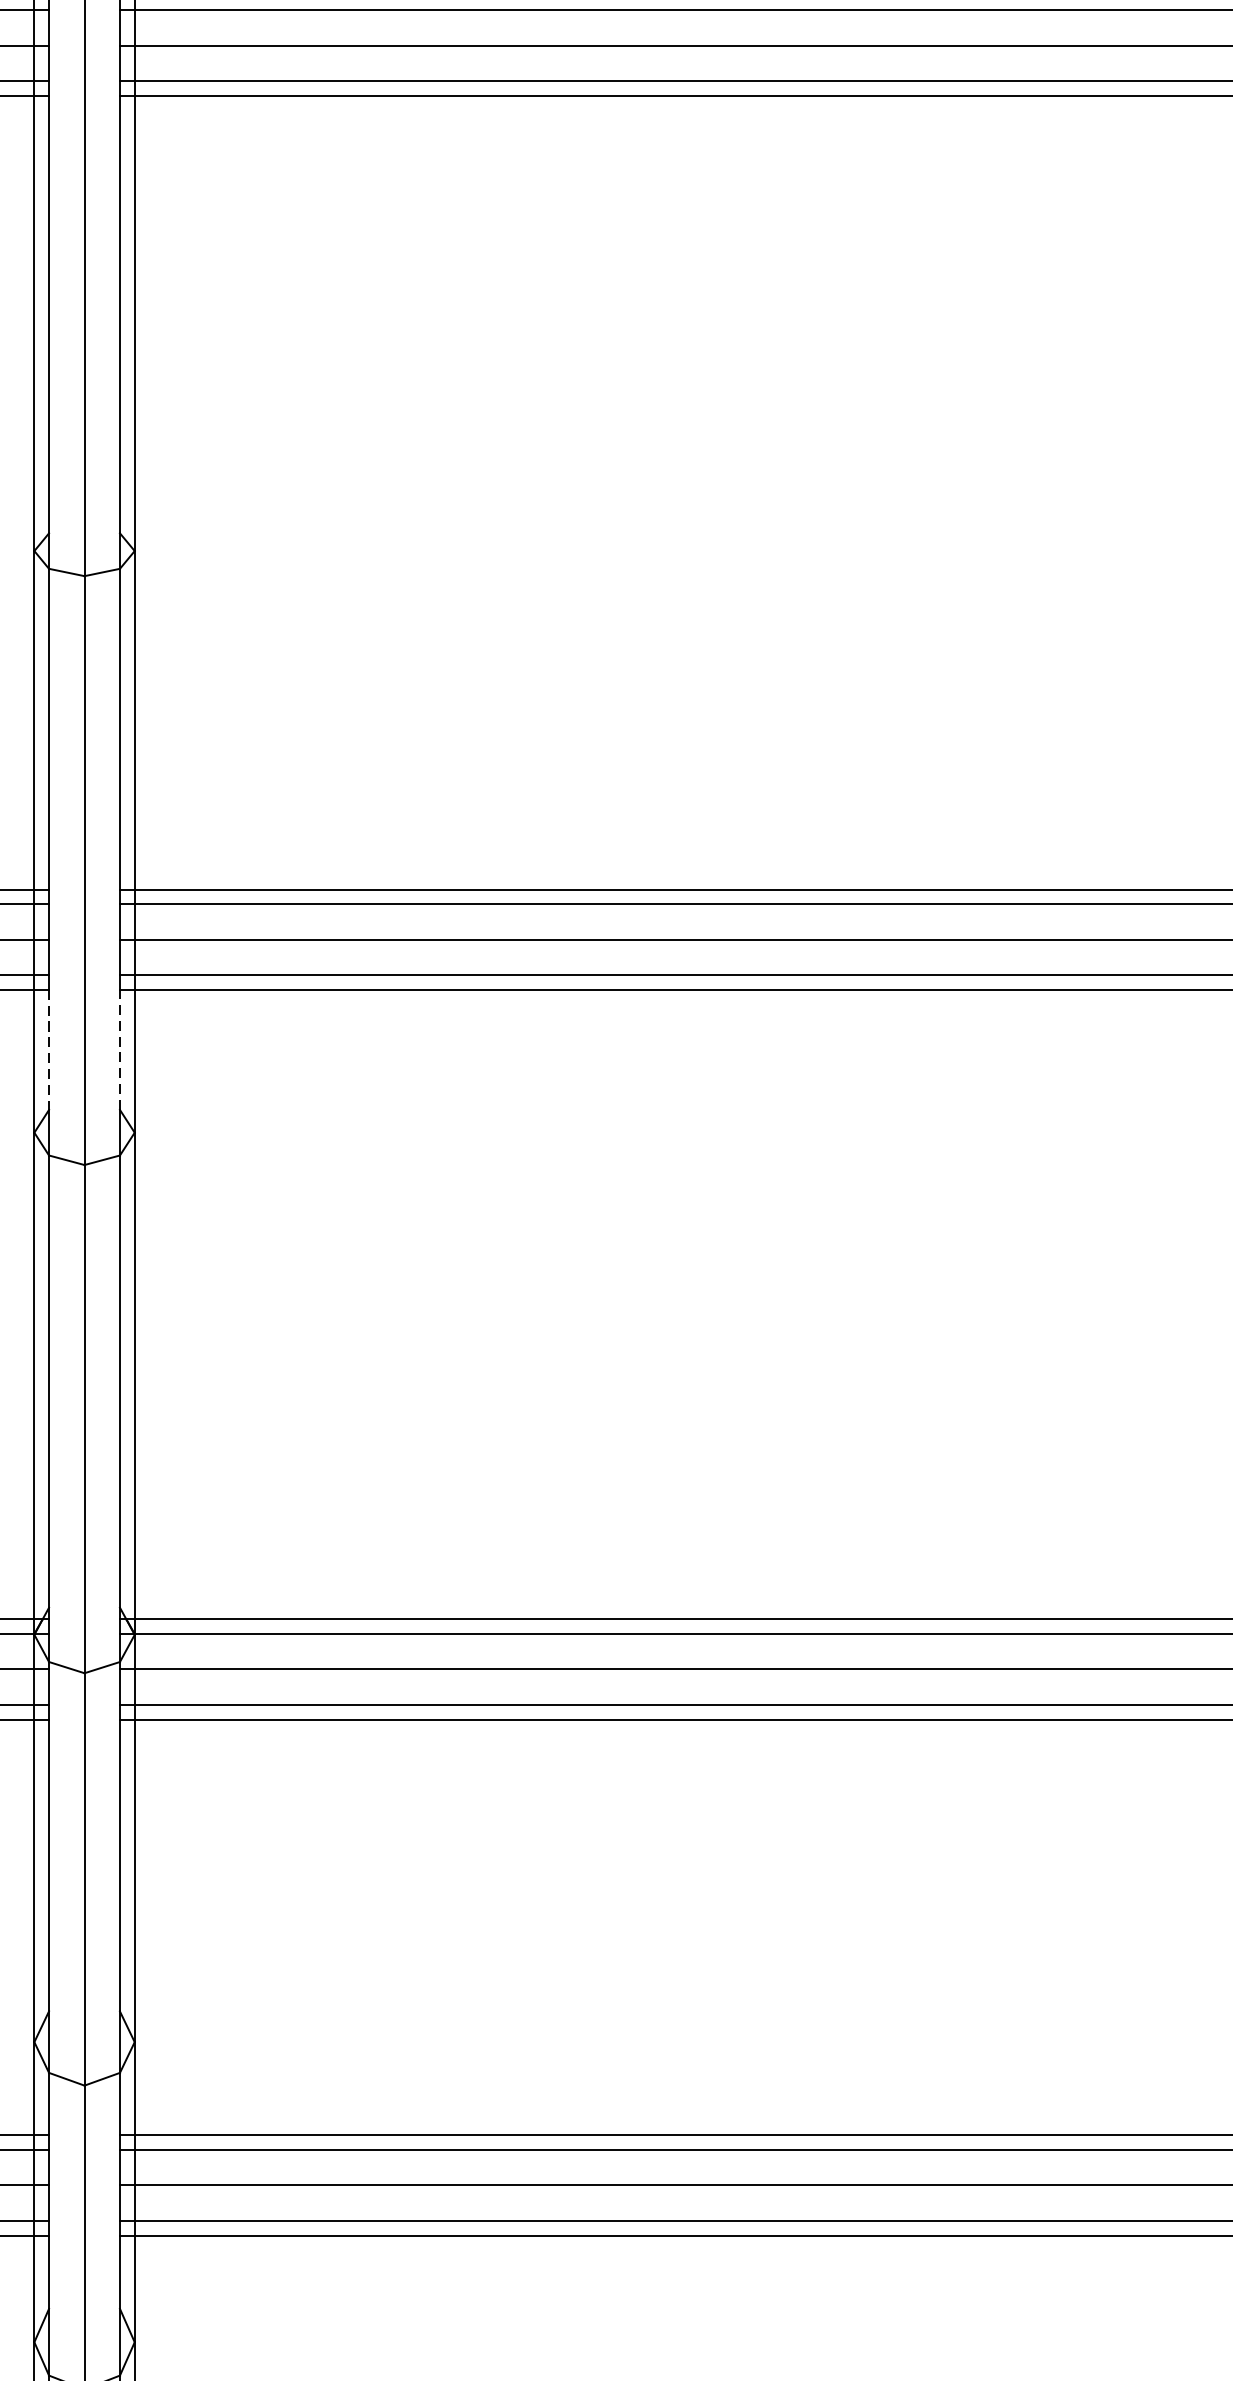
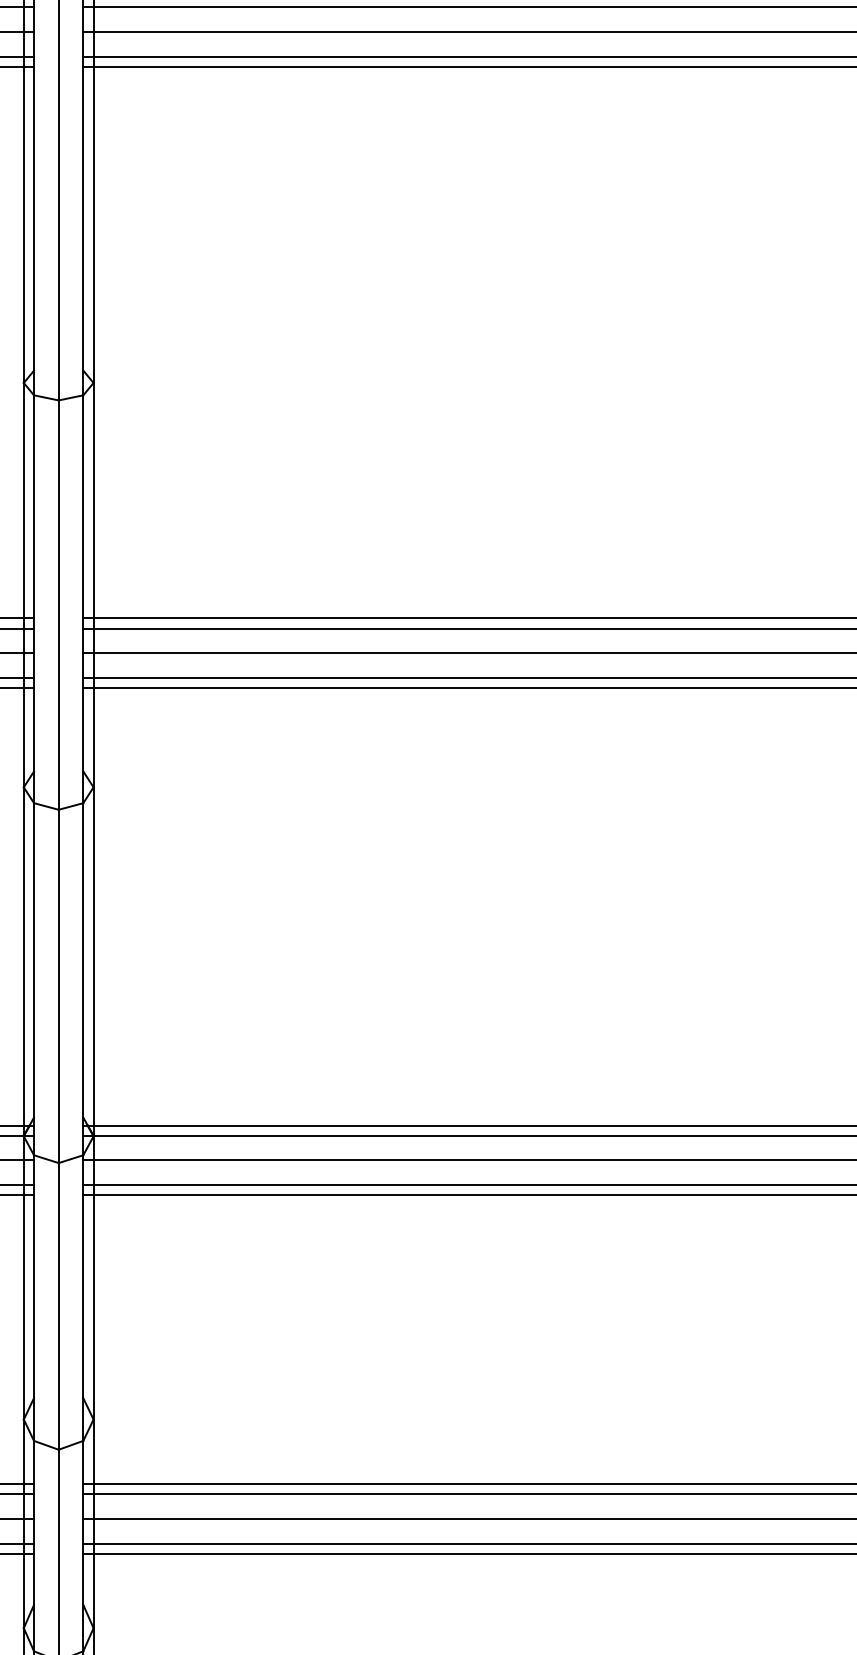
line: (49, 1049) -> (34, 729), dashed -> solid
line: (120, 1049) -> (83, 729), dashed -> solid

